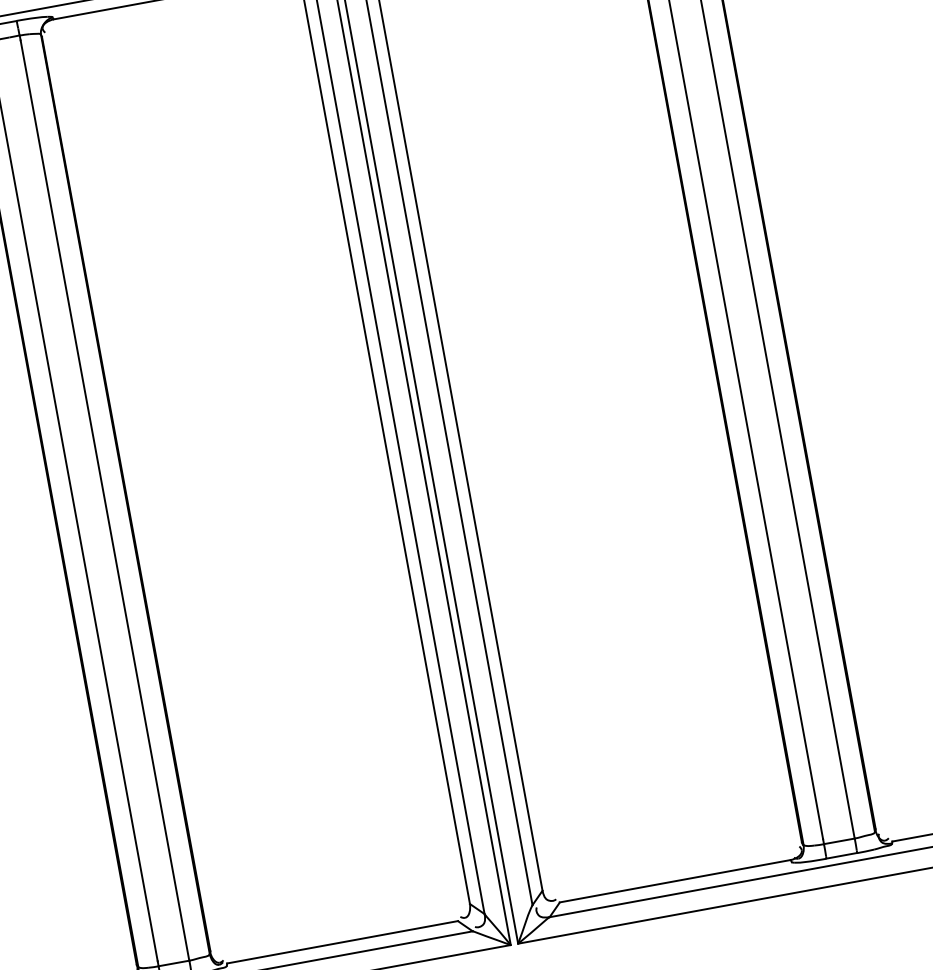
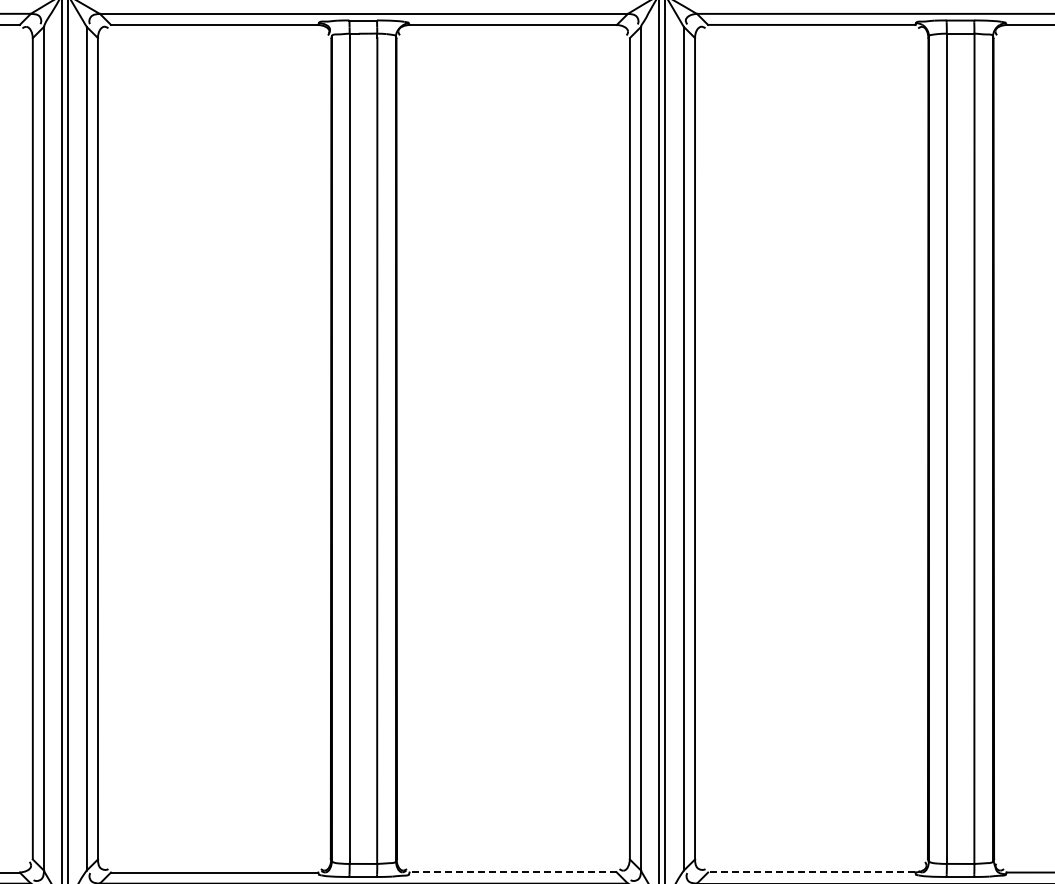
line: (674, 881) -> (811, 872), solid -> dashed
line: (342, 942) -> (513, 872), solid -> dashed

